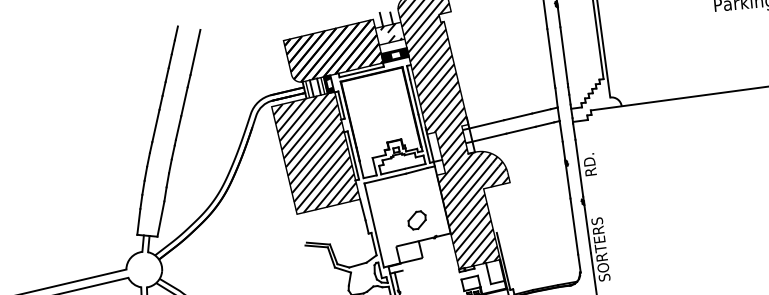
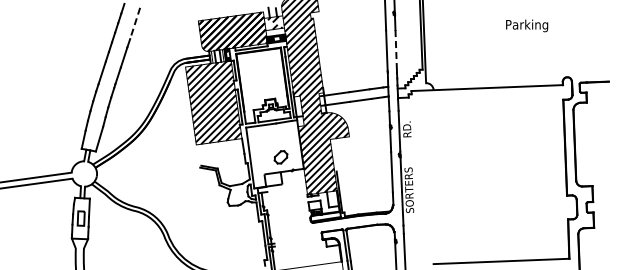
line: (195, 52) -> (135, 23), solid -> dashed
line: (564, 55) -> (396, 50), solid -> dashed

